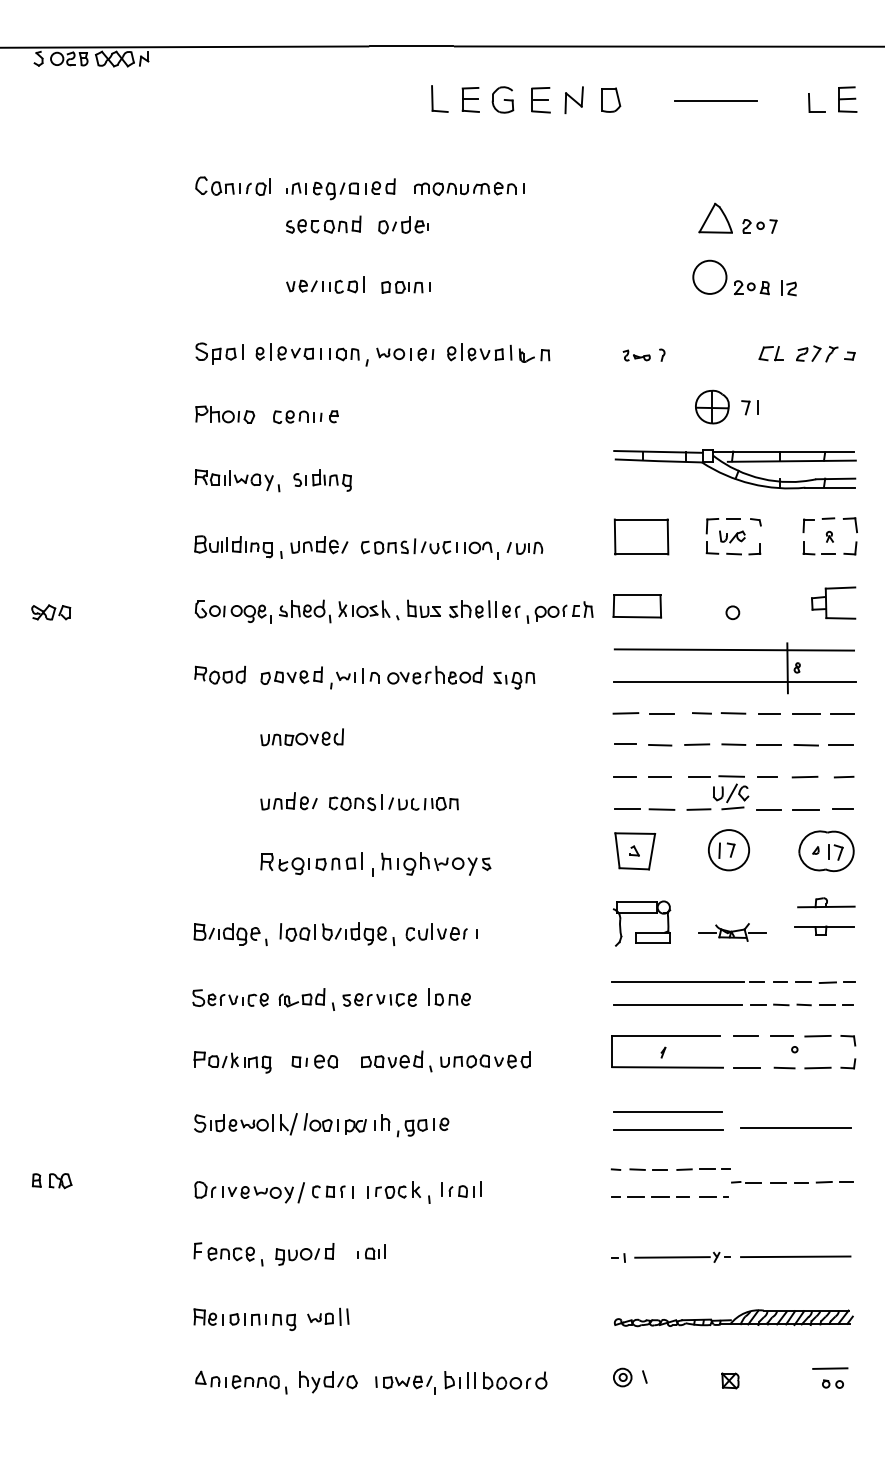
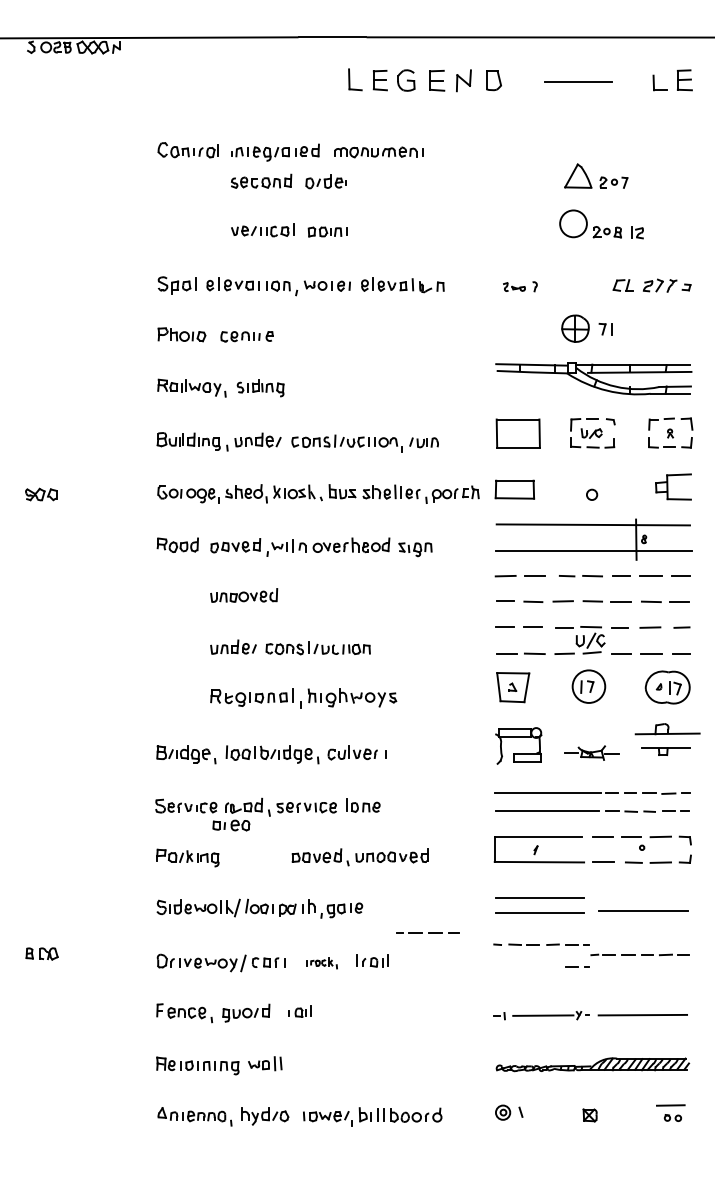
part: (826, 901) -> (667, 728), size x1.4
part: (315, 1061) -> (231, 825), moved
part: (397, 1192) -> (321, 963), size x0.6
line: (651, 1196) -> (428, 932), moved

